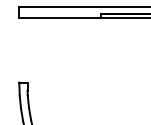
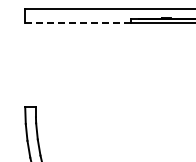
line: (59, 18) -> (77, 23), solid -> dashed

